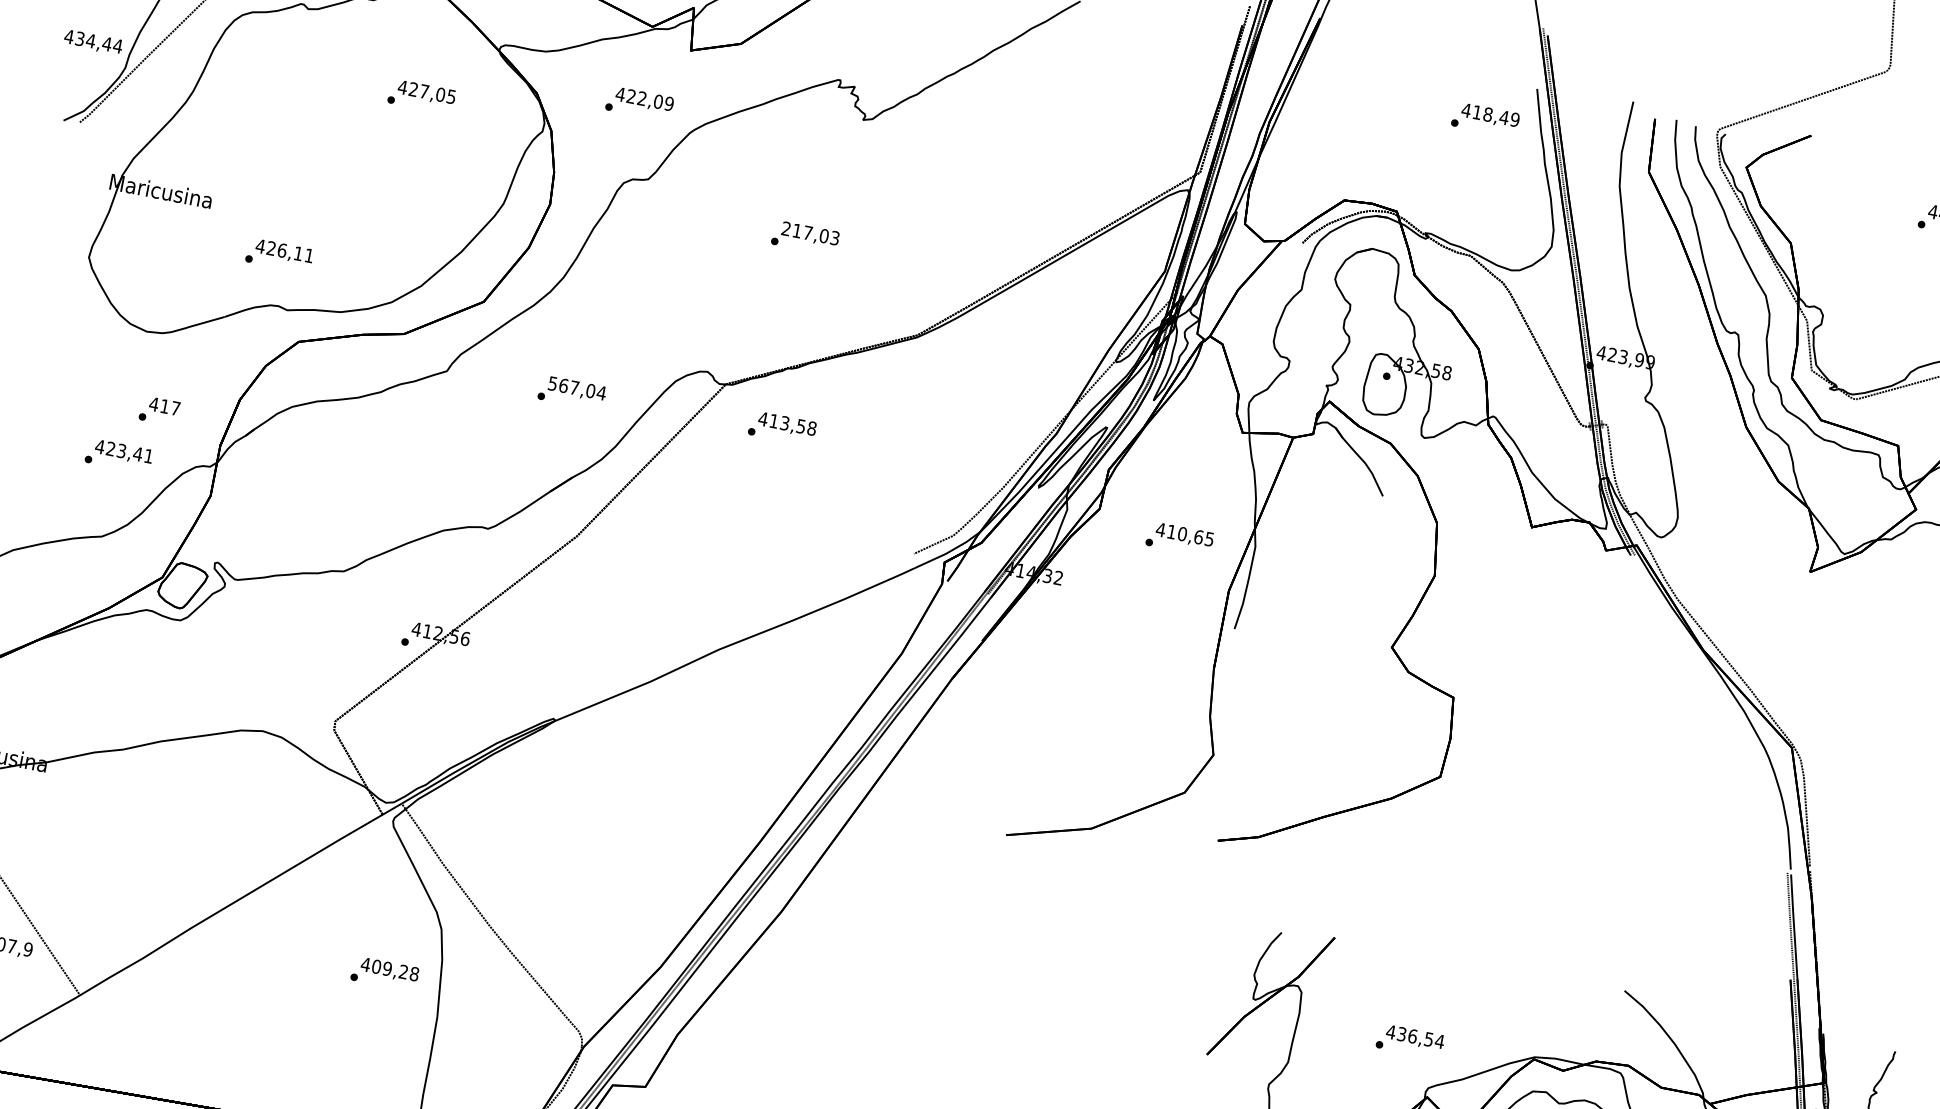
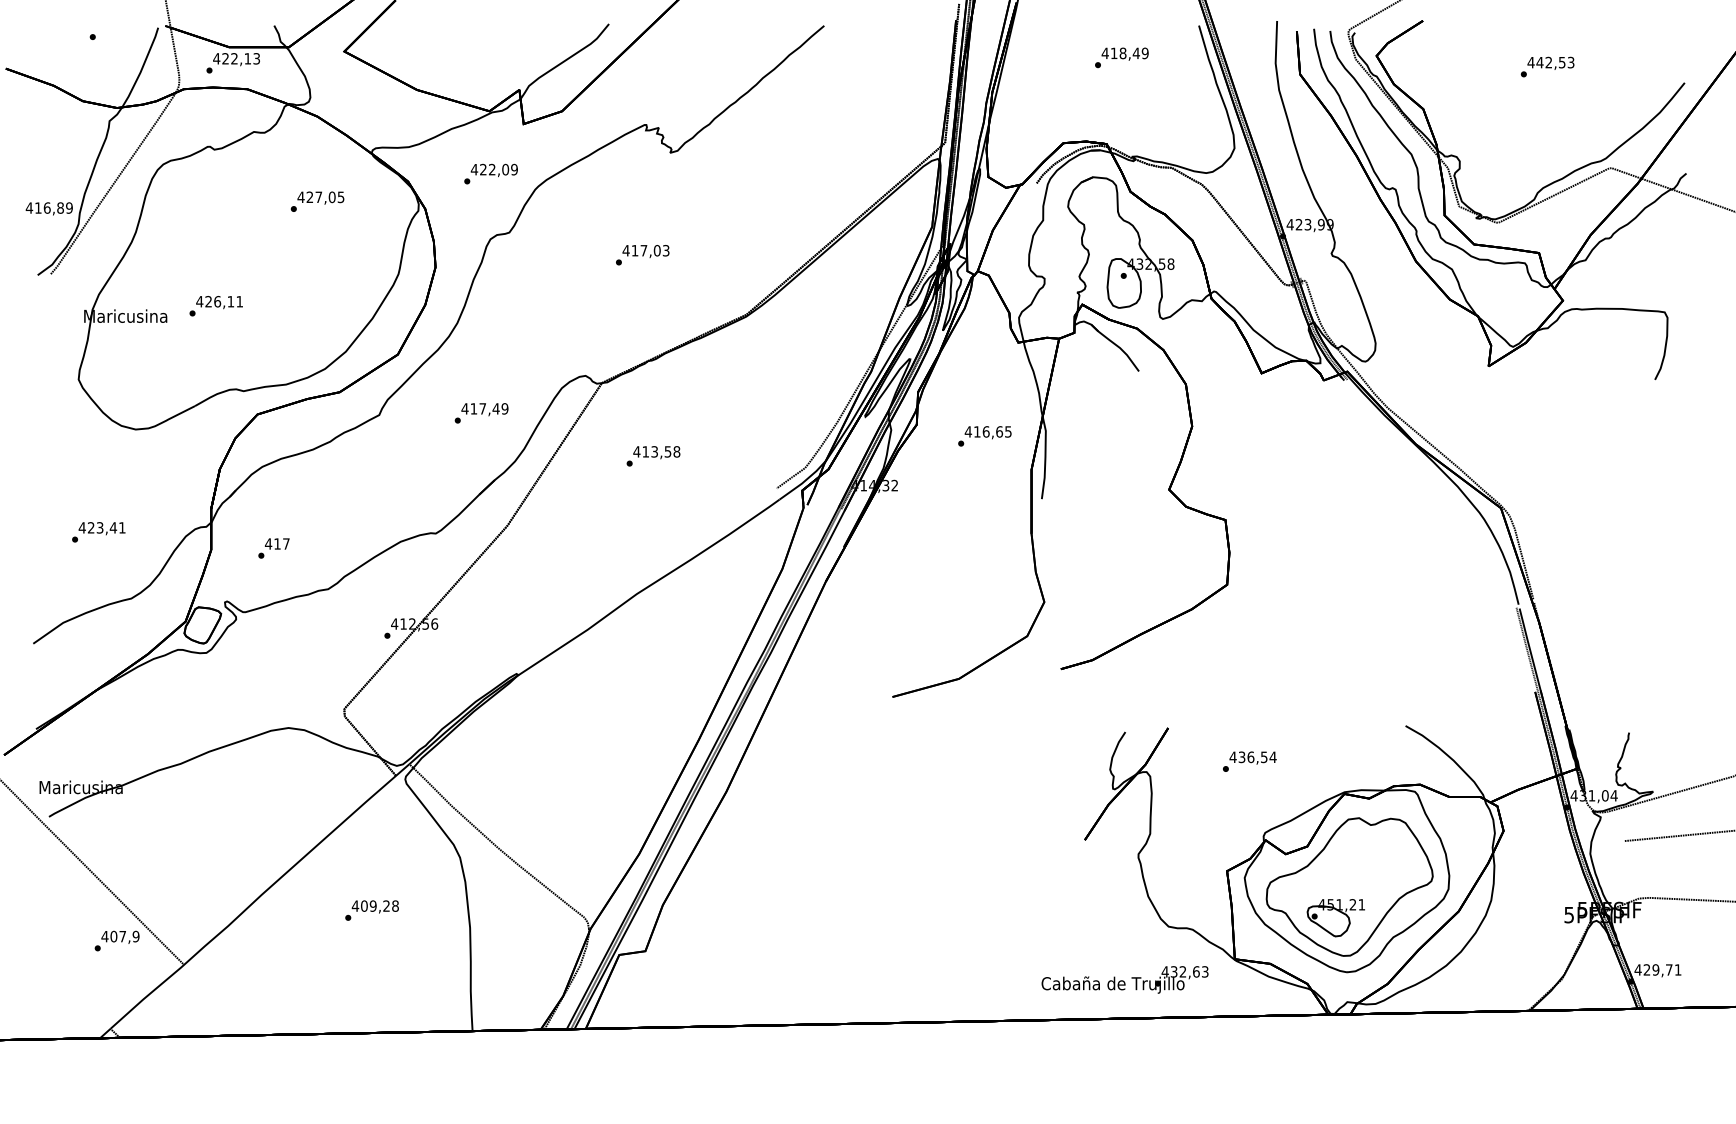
text: (99, 42) -> (54, 207), 434,44 -> 416,89
text: (1485, 119) -> (1121, 57), moved
text: (785, 228) -> (625, 250), 217,03 -> 417,03
text: (278, 255) -> (215, 306), moved
text: (576, 387) -> (484, 408), 567,04 -> 417,49
text: (158, 411) -> (273, 548), moved
text: (782, 428) -> (653, 456), moved
text: (118, 456) -> (98, 532), moved
text: (1182, 533) -> (986, 431), 410,65 -> 416,65
text: (384, 973) -> (371, 910), moved
text: (1410, 1041) -> (1249, 761), moved

